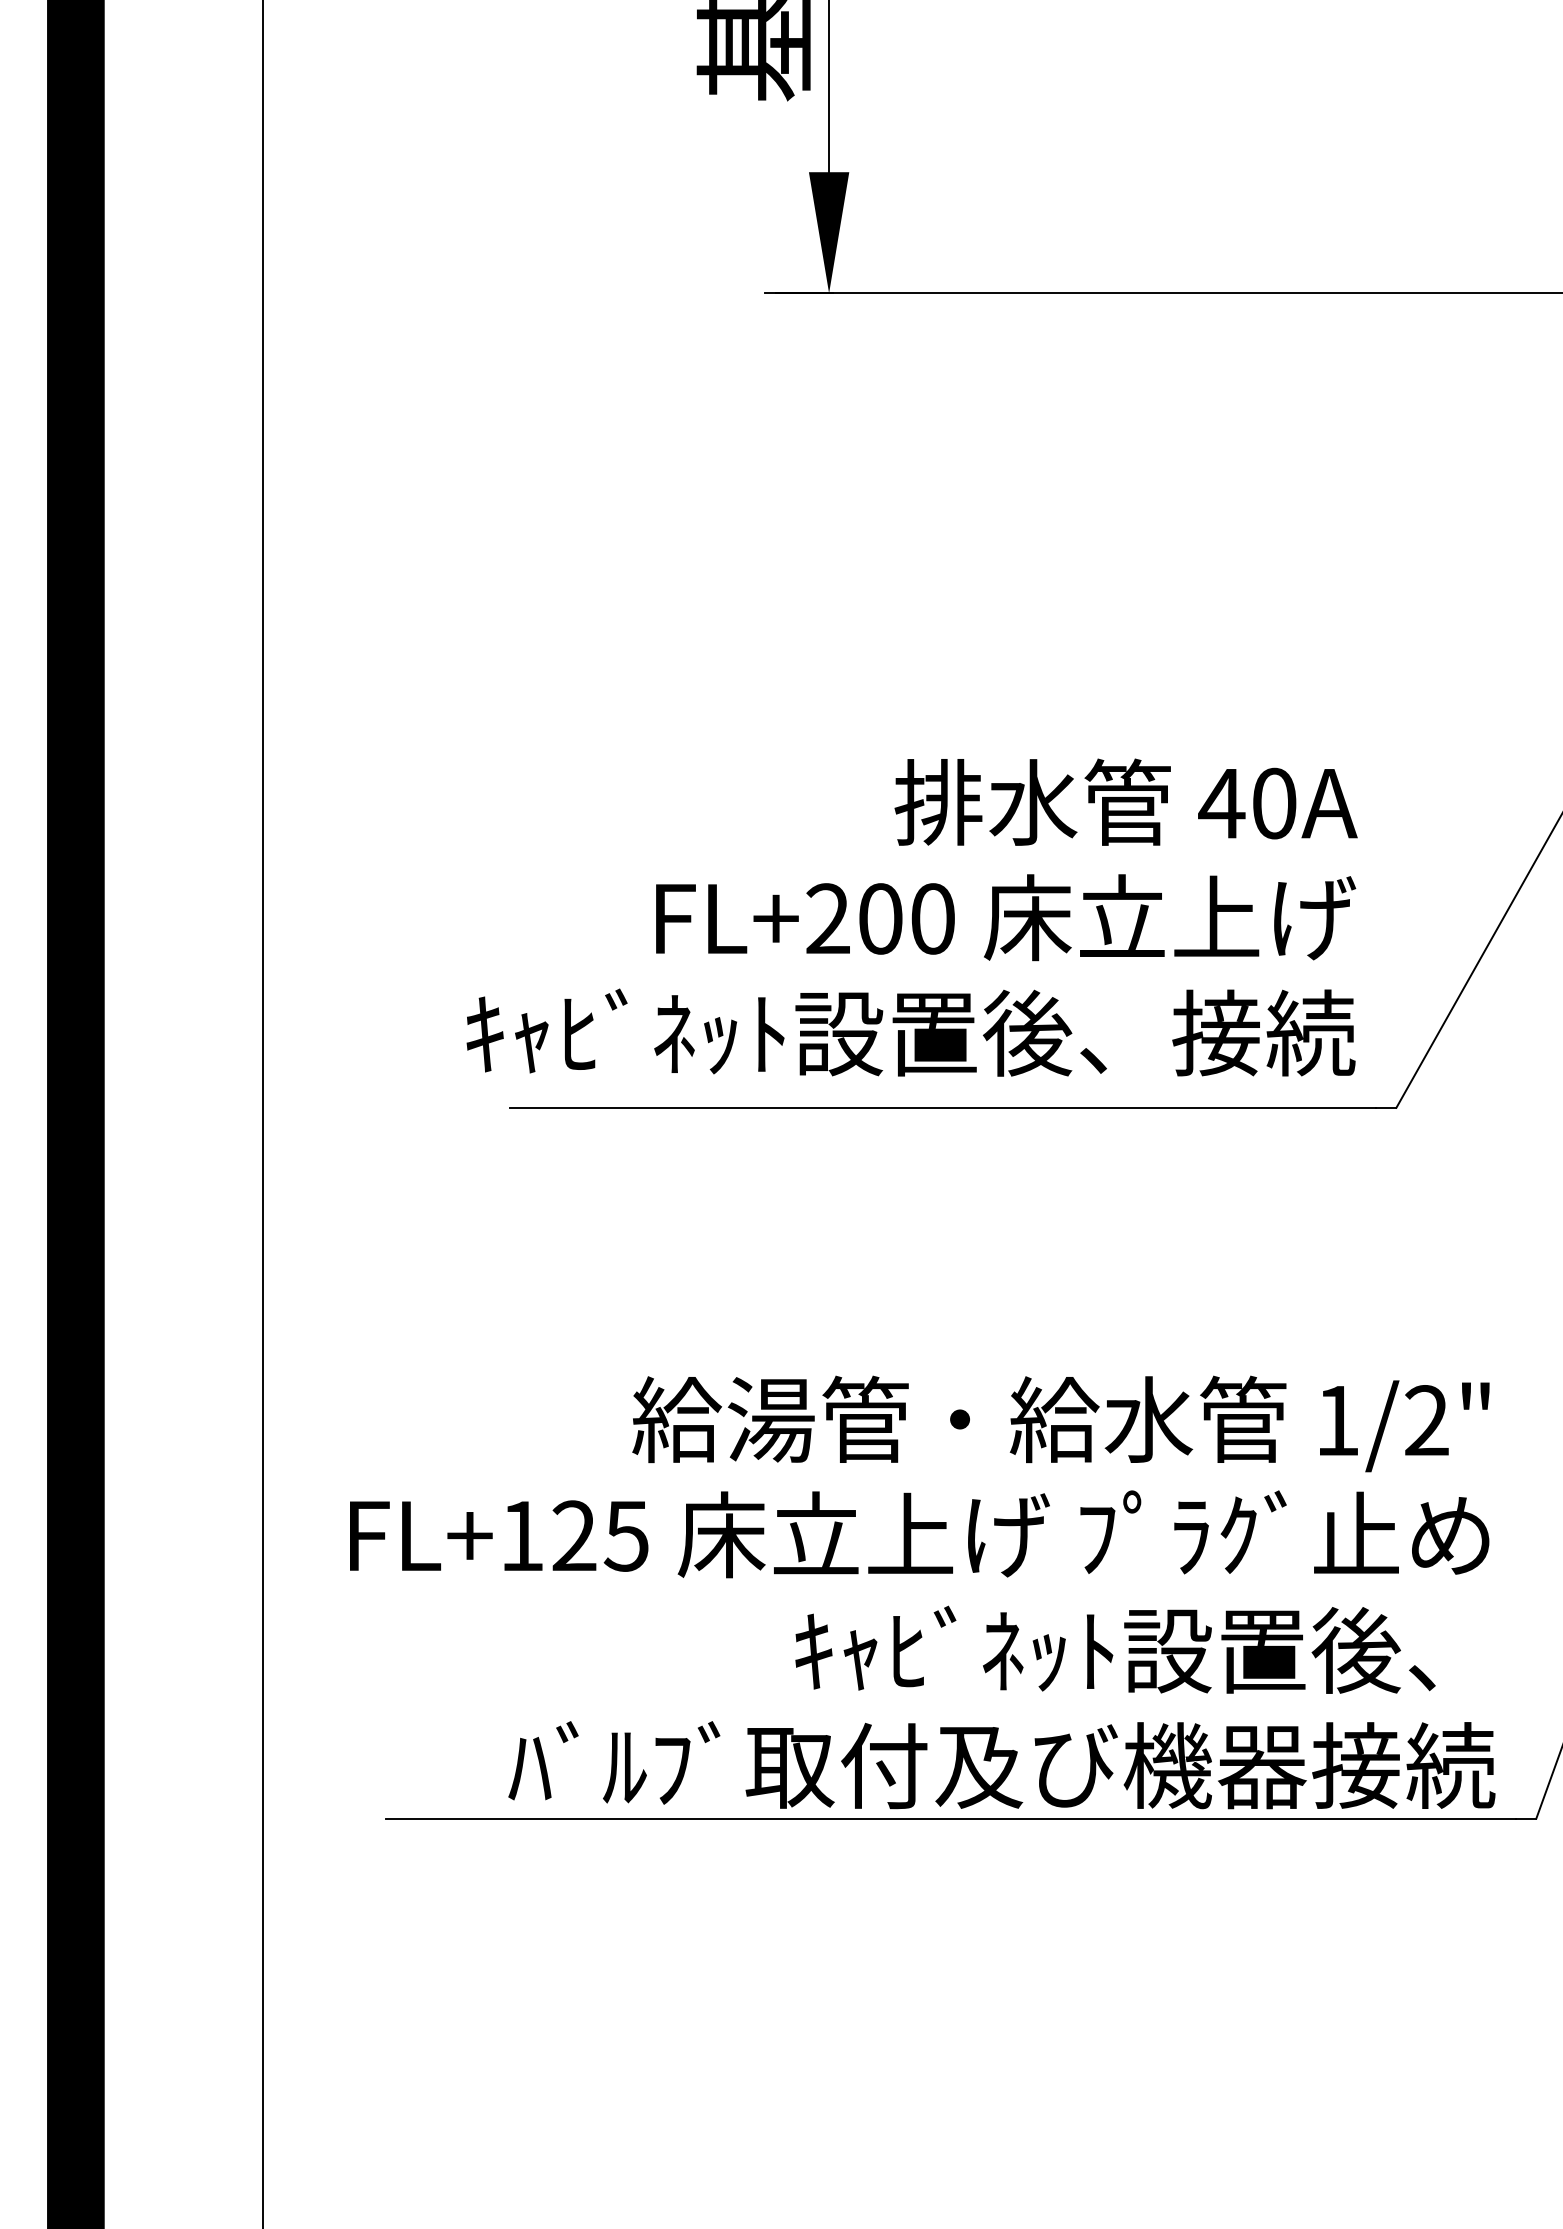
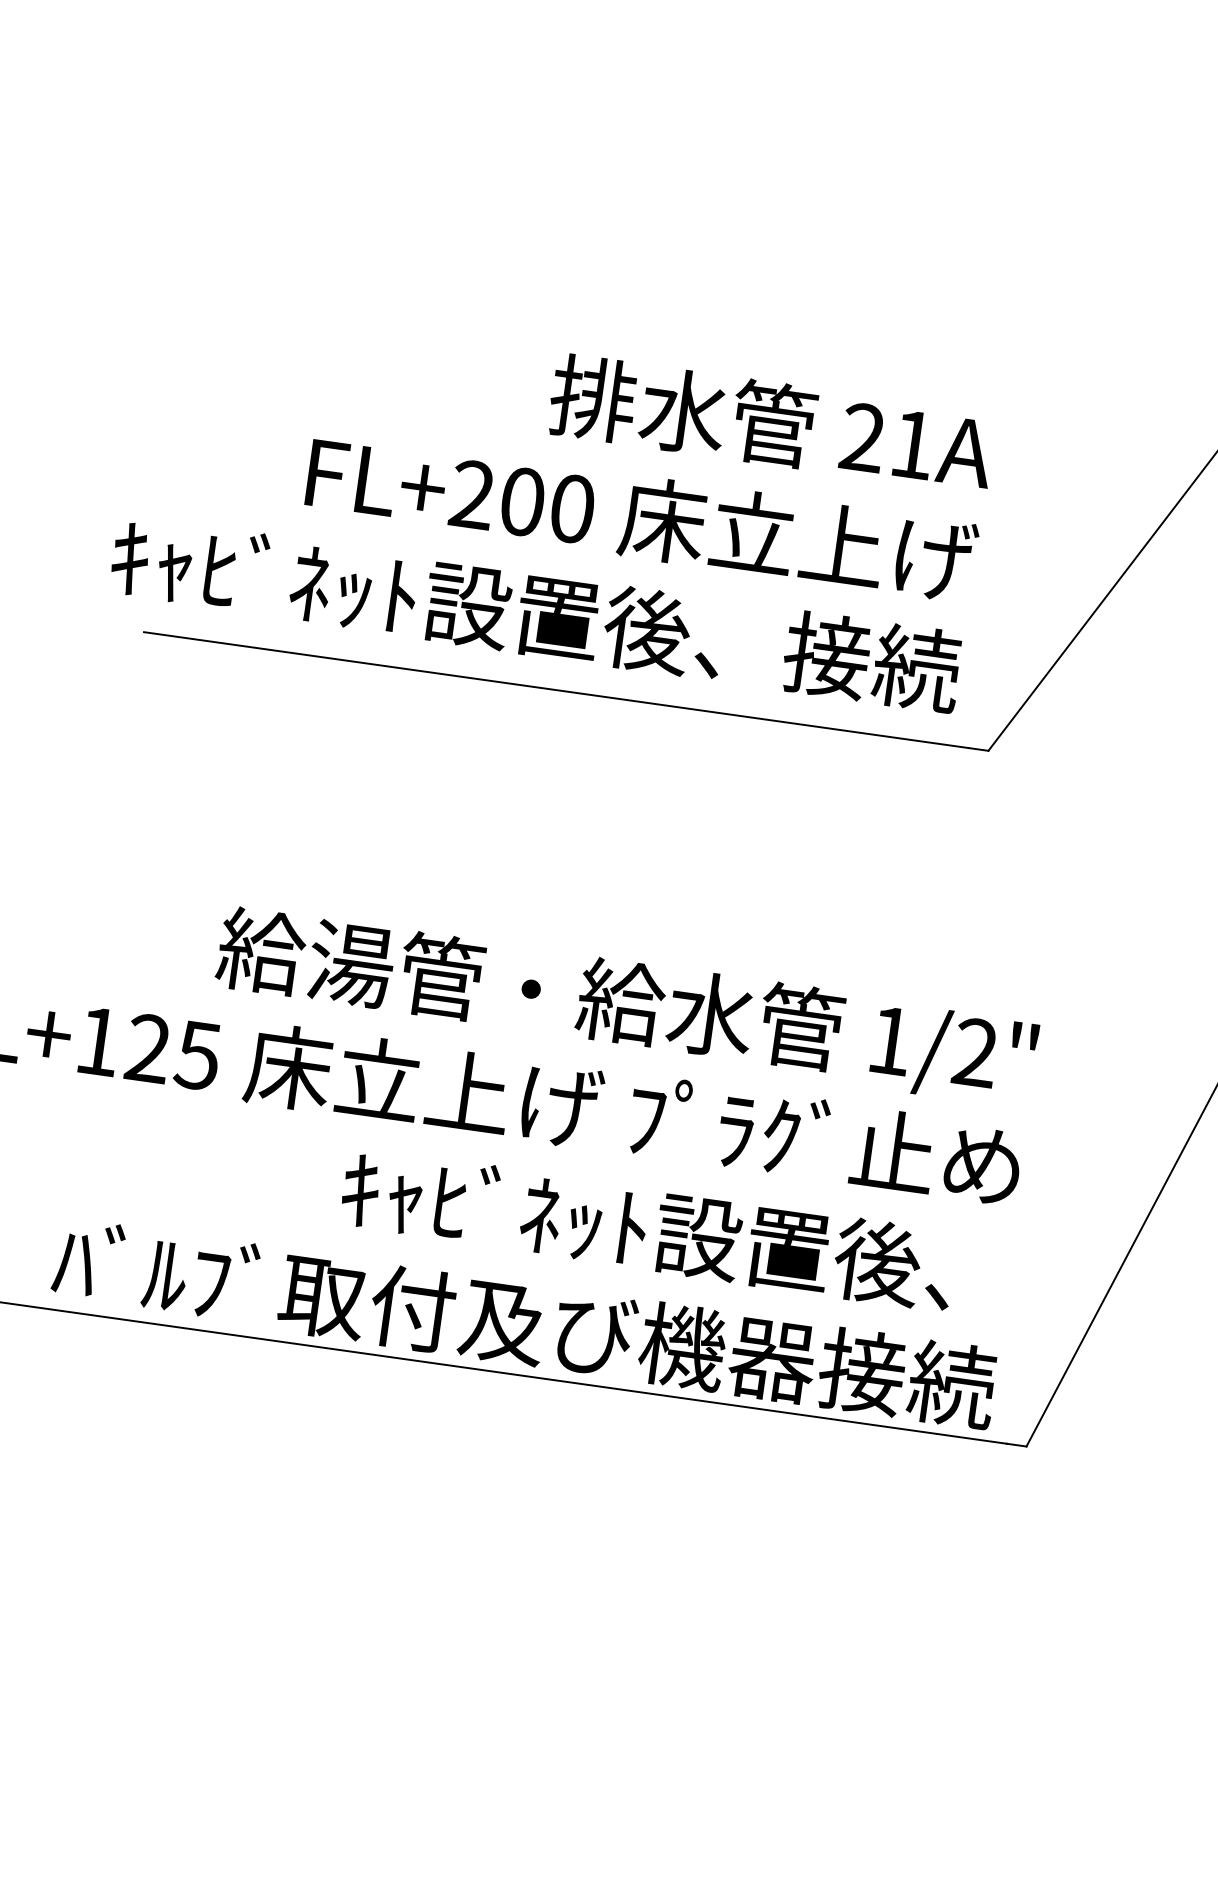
text: (1247, 803) -> (887, 441), 40A -> 21A

